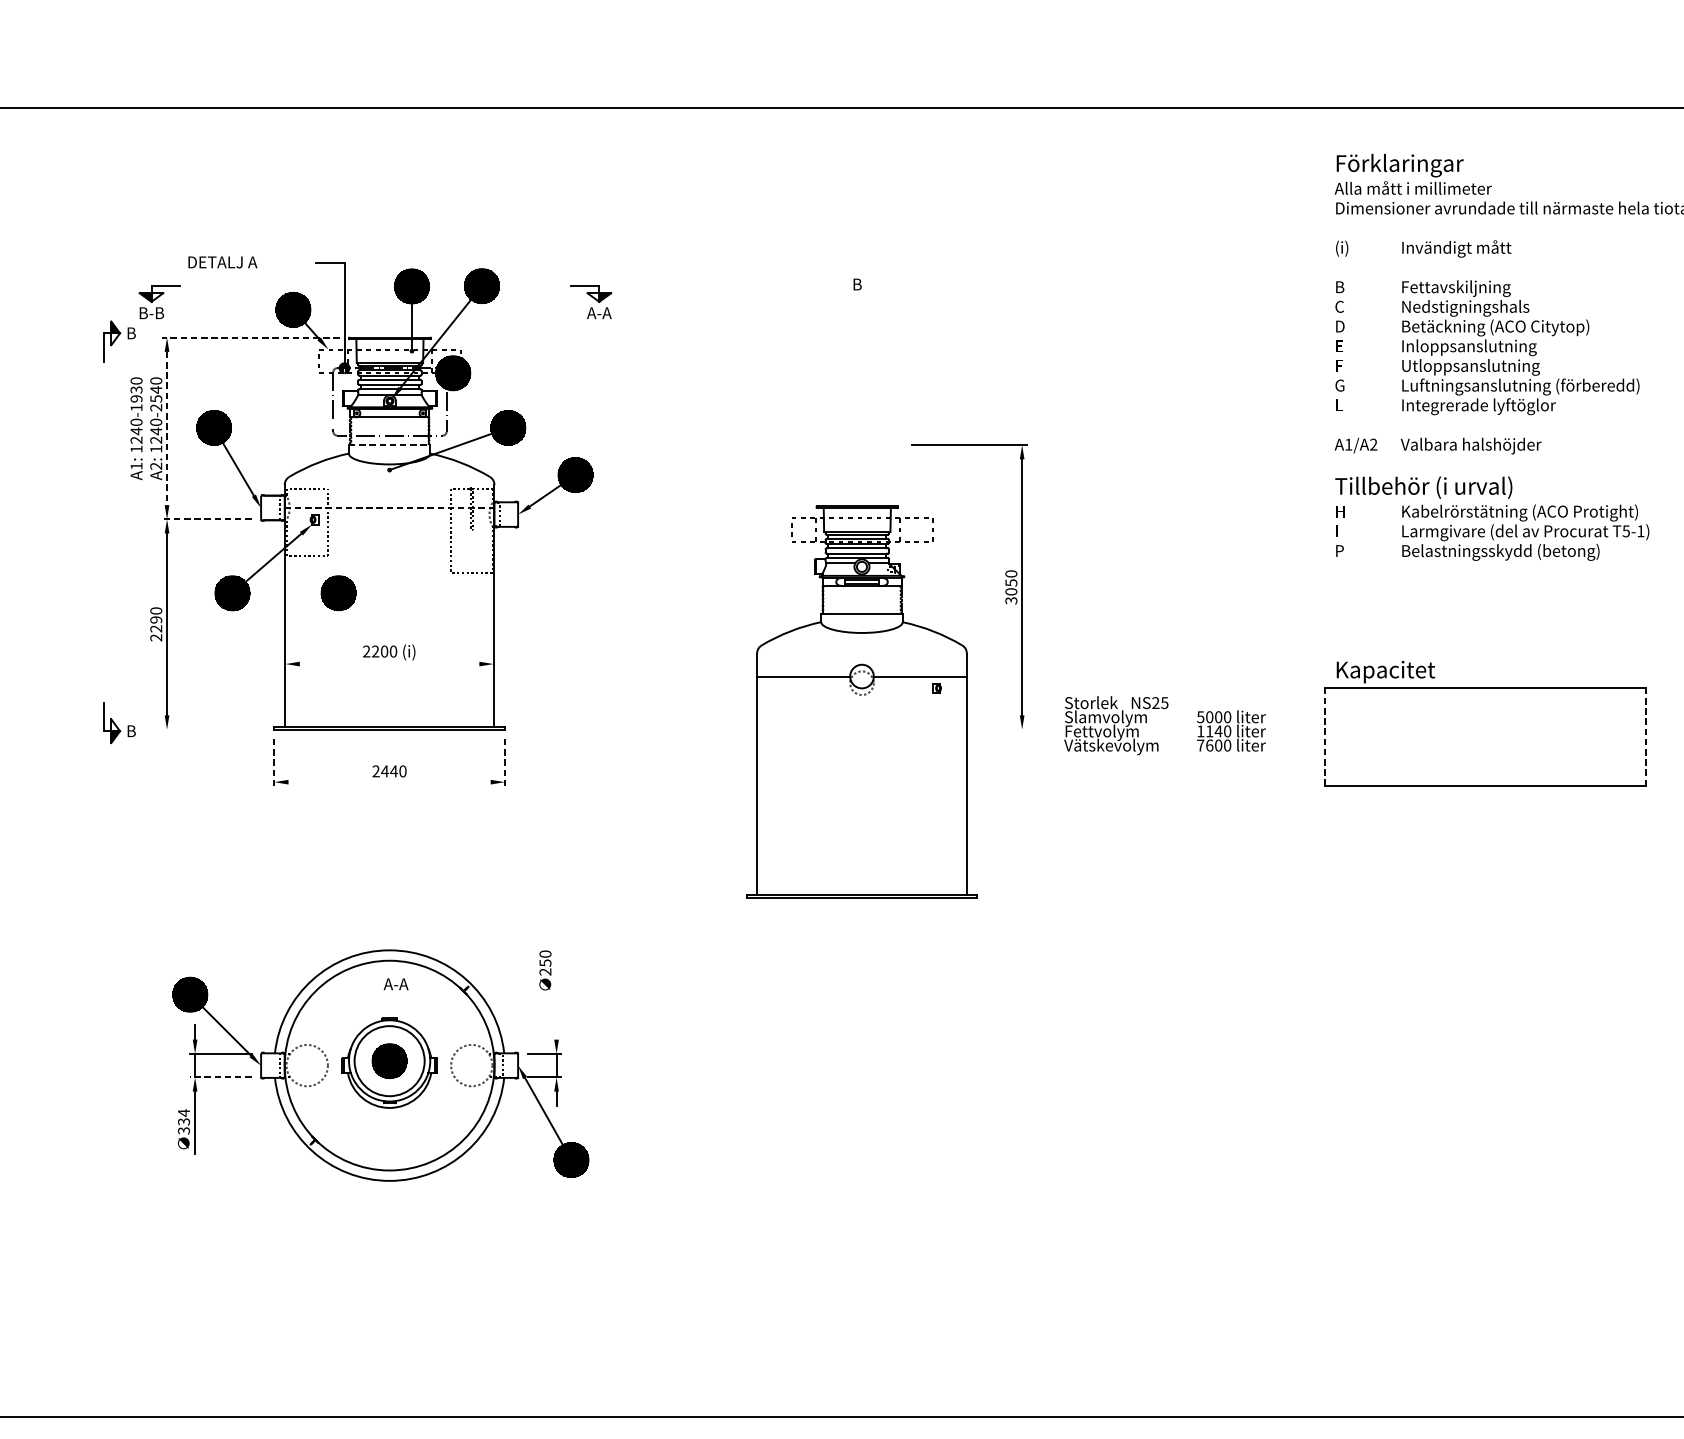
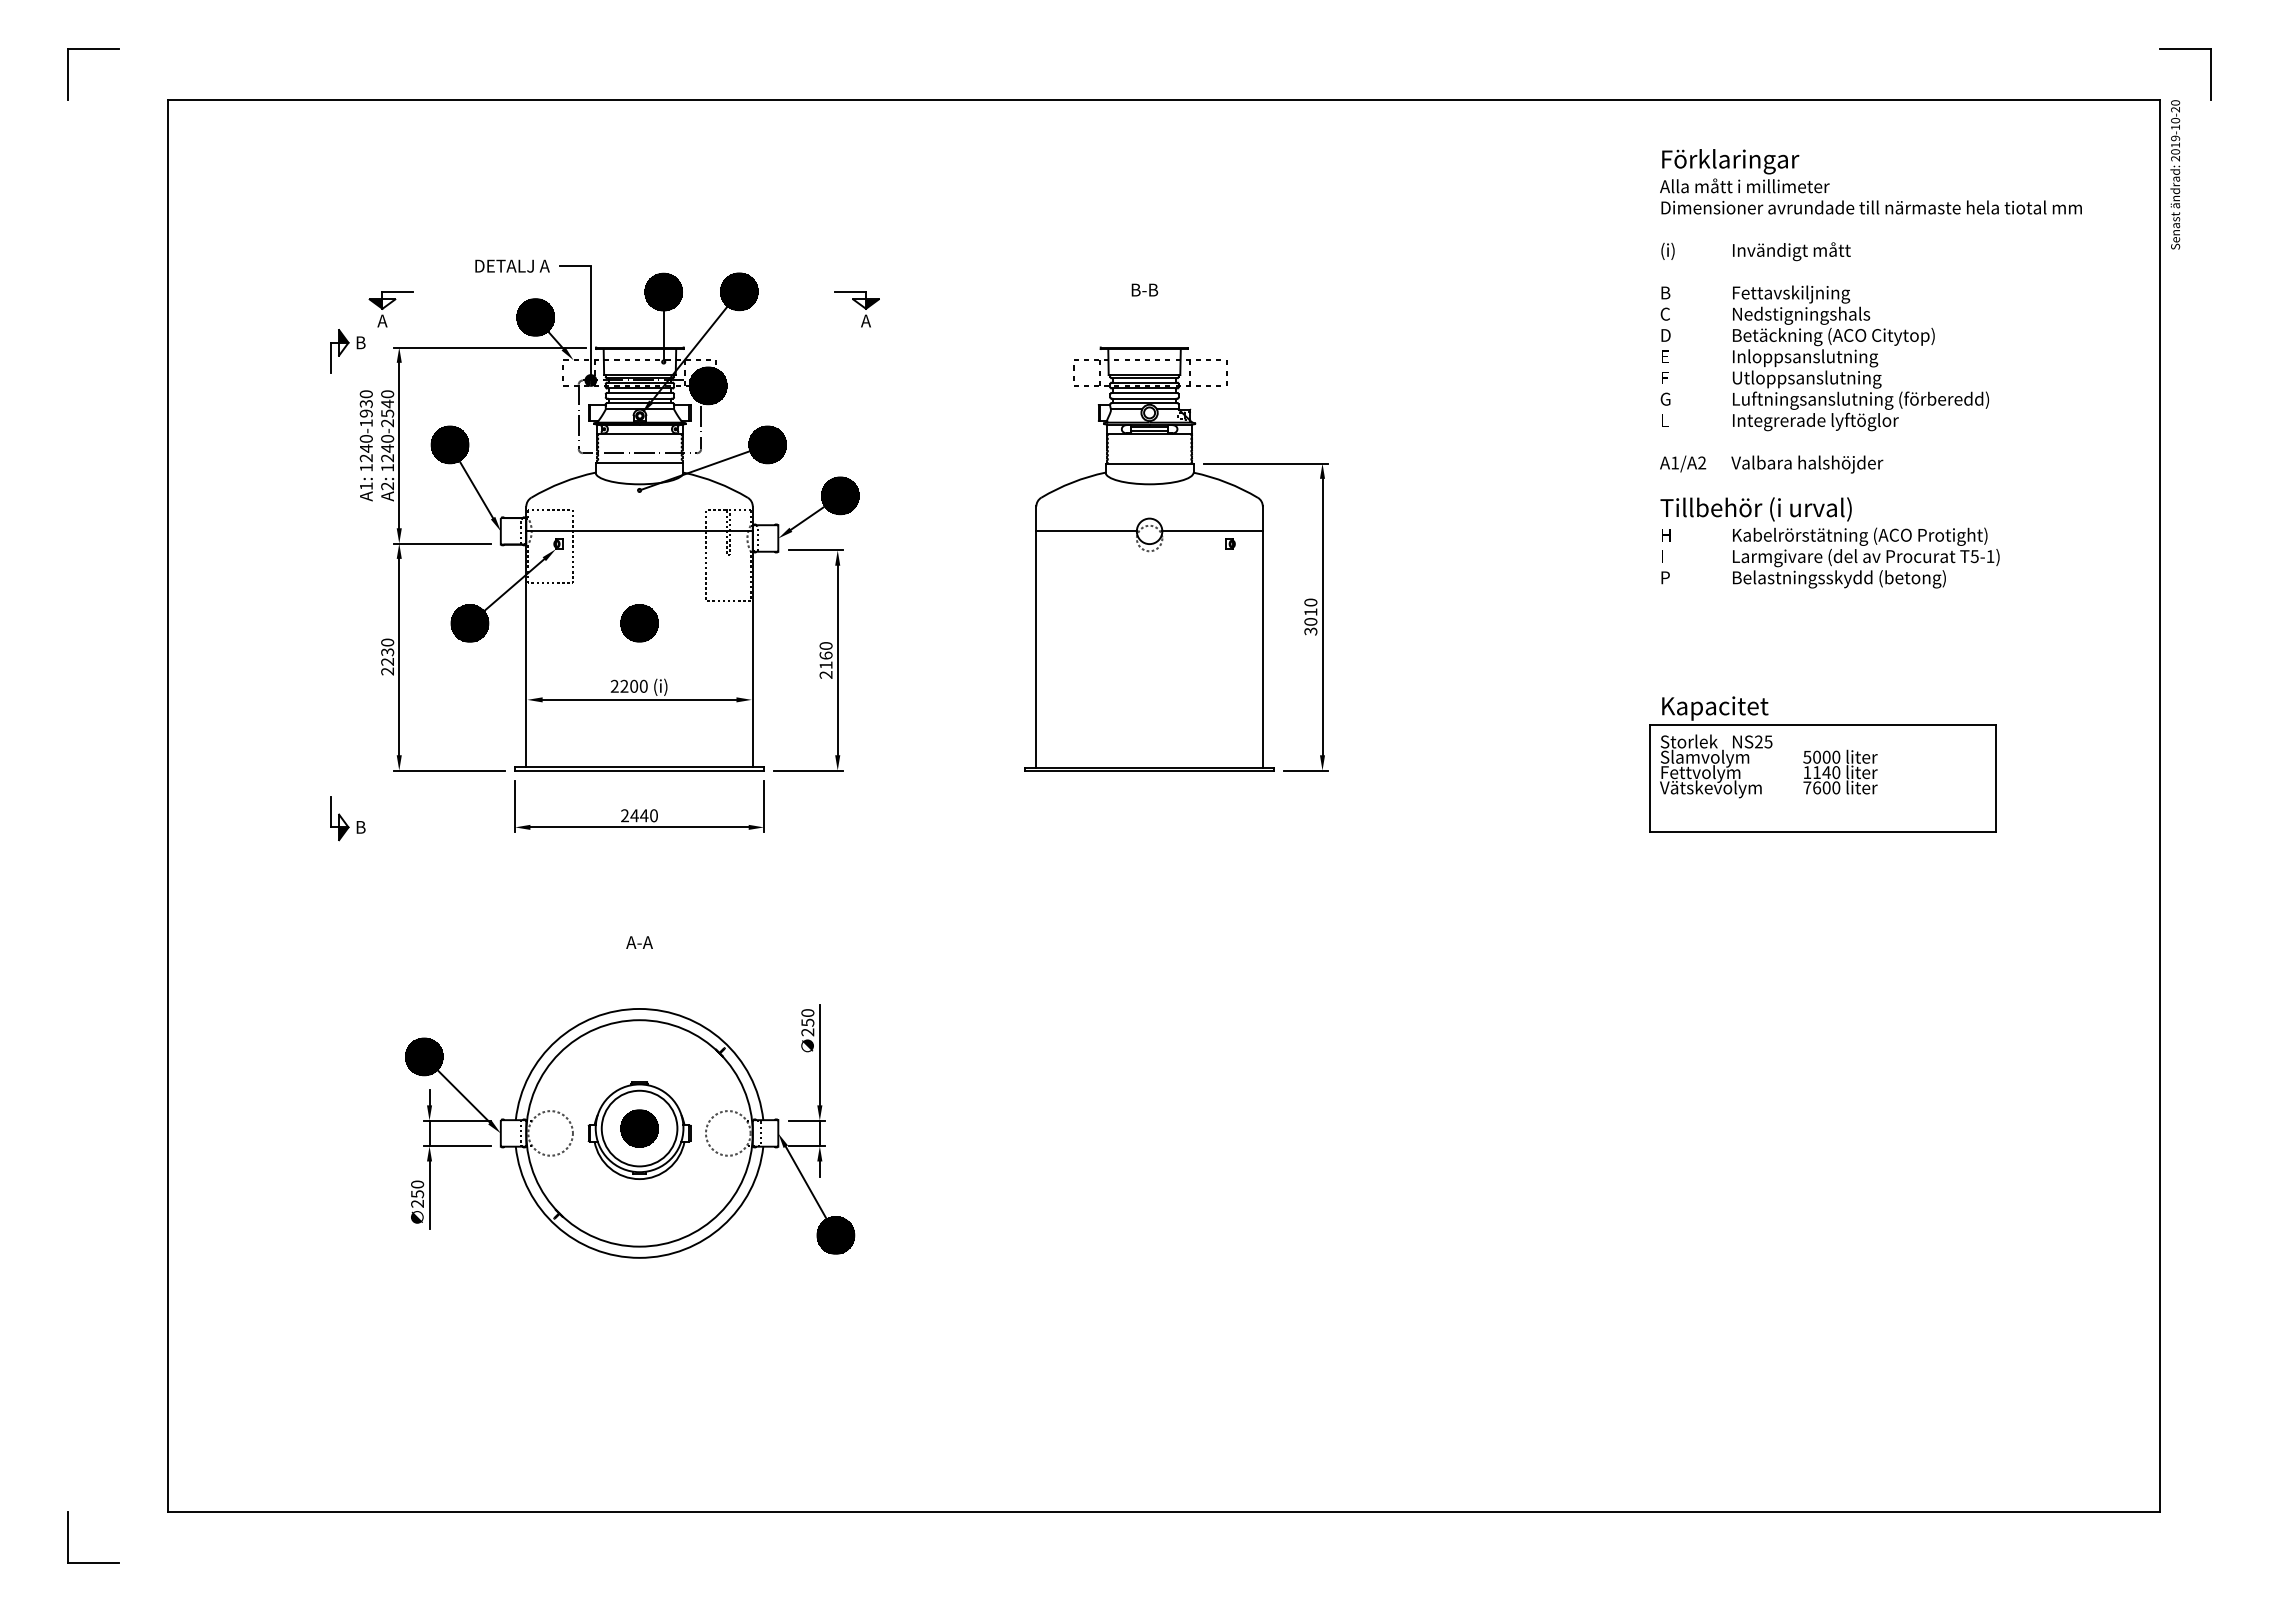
text: (222, 261) -> (512, 265), moved
text: (857, 283) -> (1144, 289), B -> B-B
text: (151, 312) -> (382, 320), B-B -> A
text: (598, 312) -> (865, 320), A-A -> A
line: (251, 337) -> (490, 347), dashed -> solid
line: (167, 428) -> (399, 445), dashed -> solid
line: (389, 445) -> (639, 463), dashed -> solid
line: (390, 508) -> (640, 531), dashed -> solid
line: (206, 519) -> (441, 543), dashed -> solid
text: (1011, 583) -> (1310, 612), 3050 -> 3010
part: (338, 593) -> (639, 623), moved
text: (156, 620) -> (387, 652), 2290 -> 2230
part: (556, 631) -> (819, 664), added
line: (389, 663) -> (639, 699), added
part: (861, 701) -> (1149, 558), moved
part: (119, 723) -> (347, 818), moved
text: (1164, 725) -> (1768, 766), moved
line: (213, 729) -> (449, 770), added
line: (1006, 729) -> (1305, 770), added
line: (1646, 736) -> (1996, 778), dashed -> solid
line: (1325, 737) -> (1649, 779), dashed -> solid
line: (274, 762) -> (515, 806), dashed -> solid
line: (505, 762) -> (764, 806), dashed -> solid
line: (389, 782) -> (639, 827), added
text: (396, 984) -> (639, 942), moved
line: (556, 993) -> (819, 1055), added
line: (220, 1077) -> (457, 1146), dashed -> solid
text: (183, 1121) -> (417, 1193), 334 -> 250

